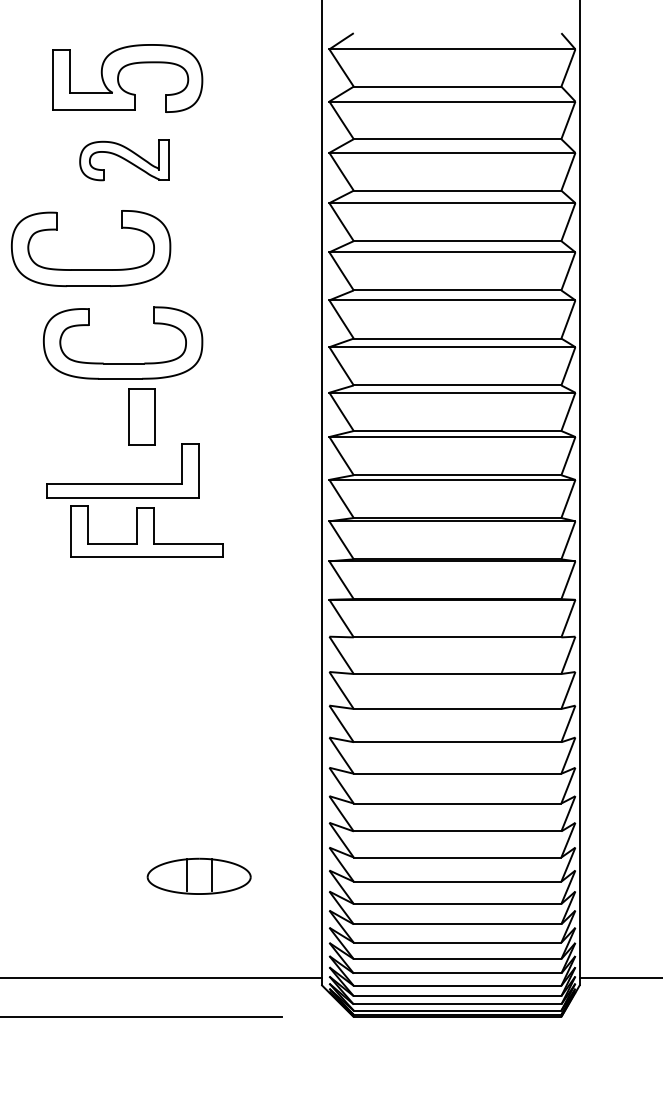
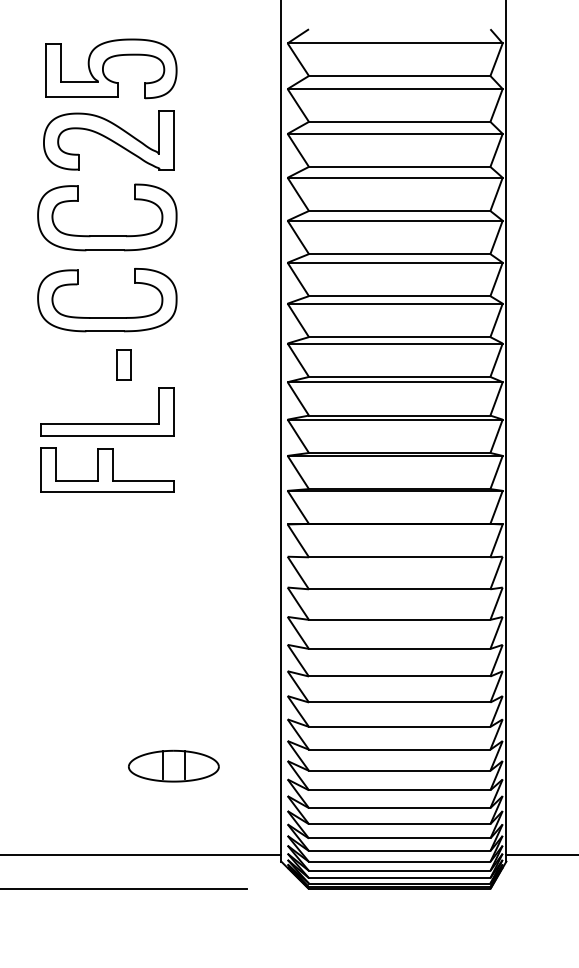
part: (124, 159) -> (108, 139), size x1.67
part: (91, 269) -> (107, 235), moved
part: (141, 416) -> (123, 364), size x0.62
part: (146, 531) -> (106, 470), moved

